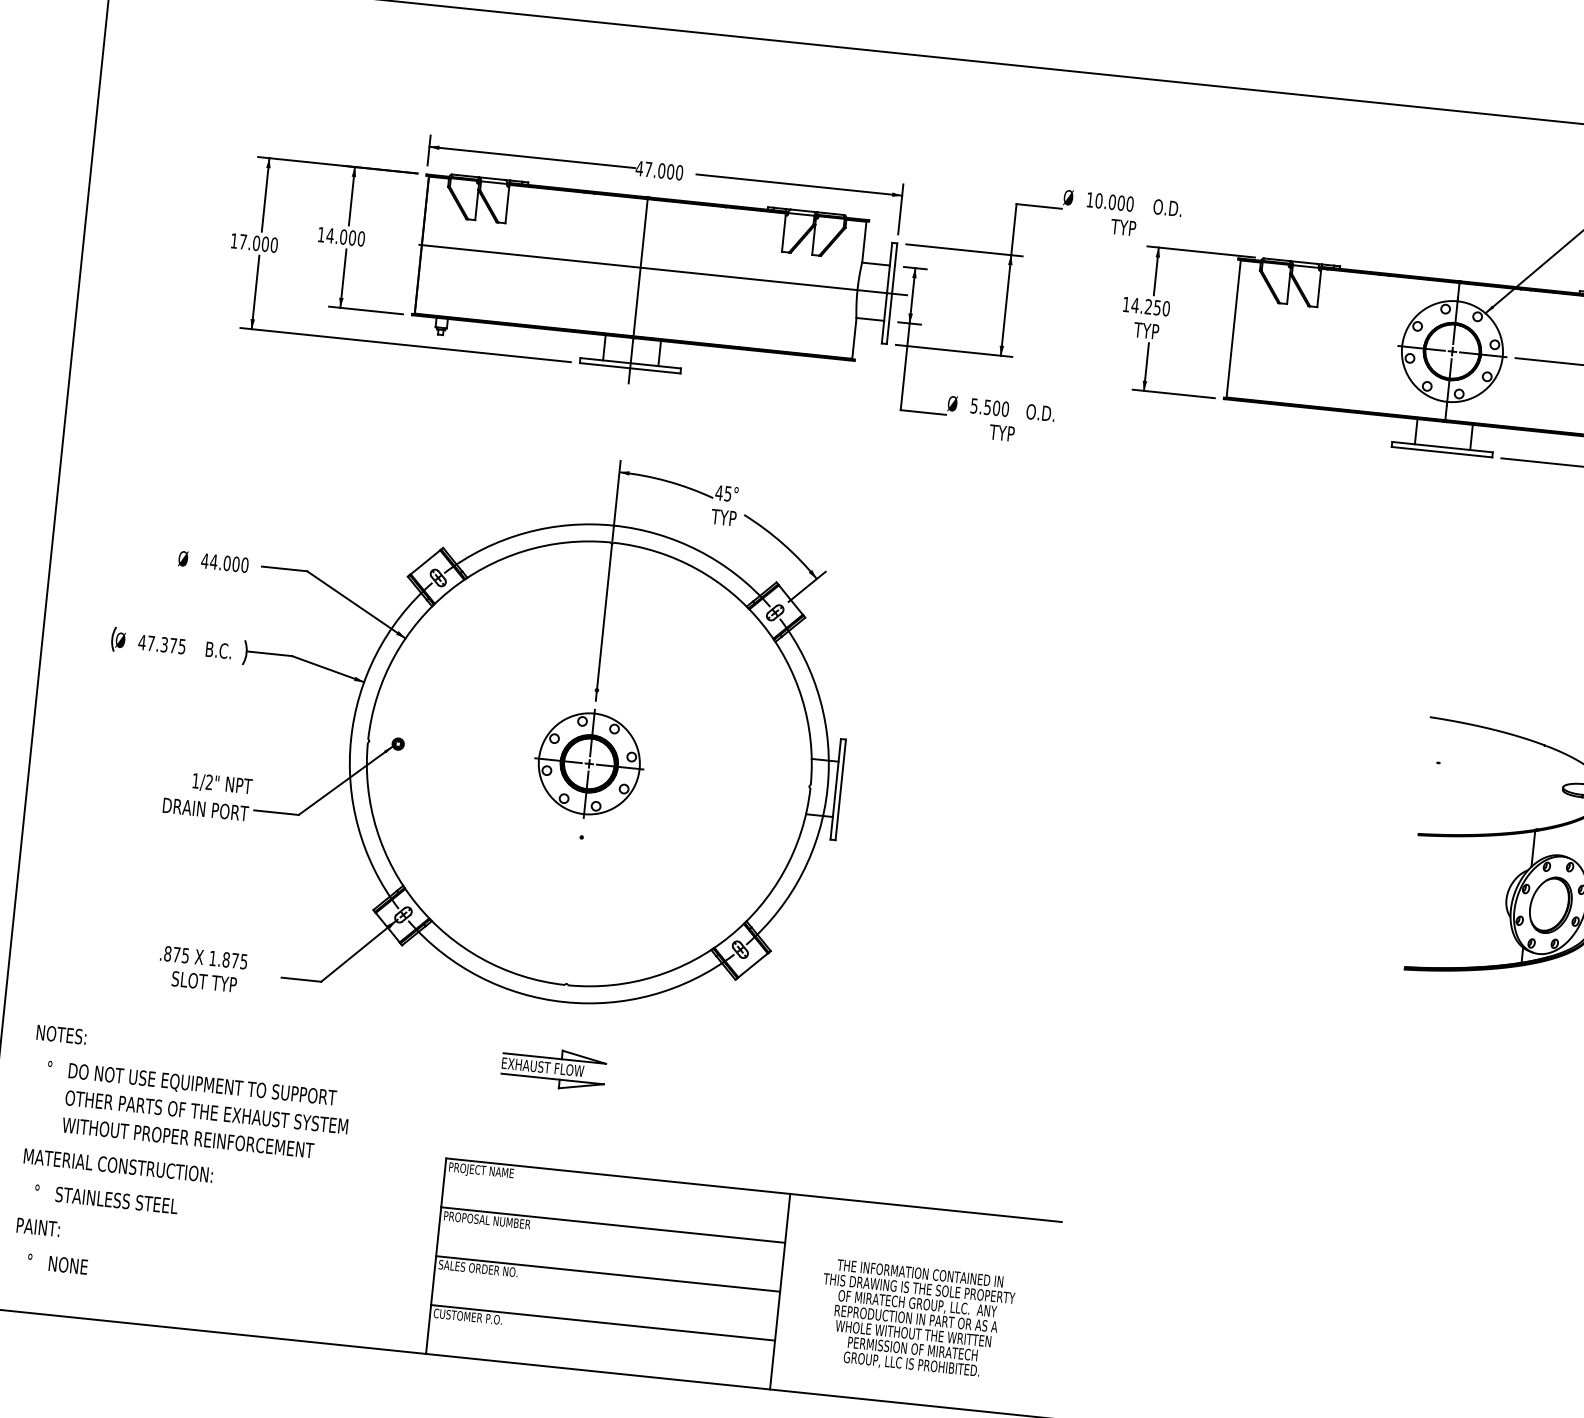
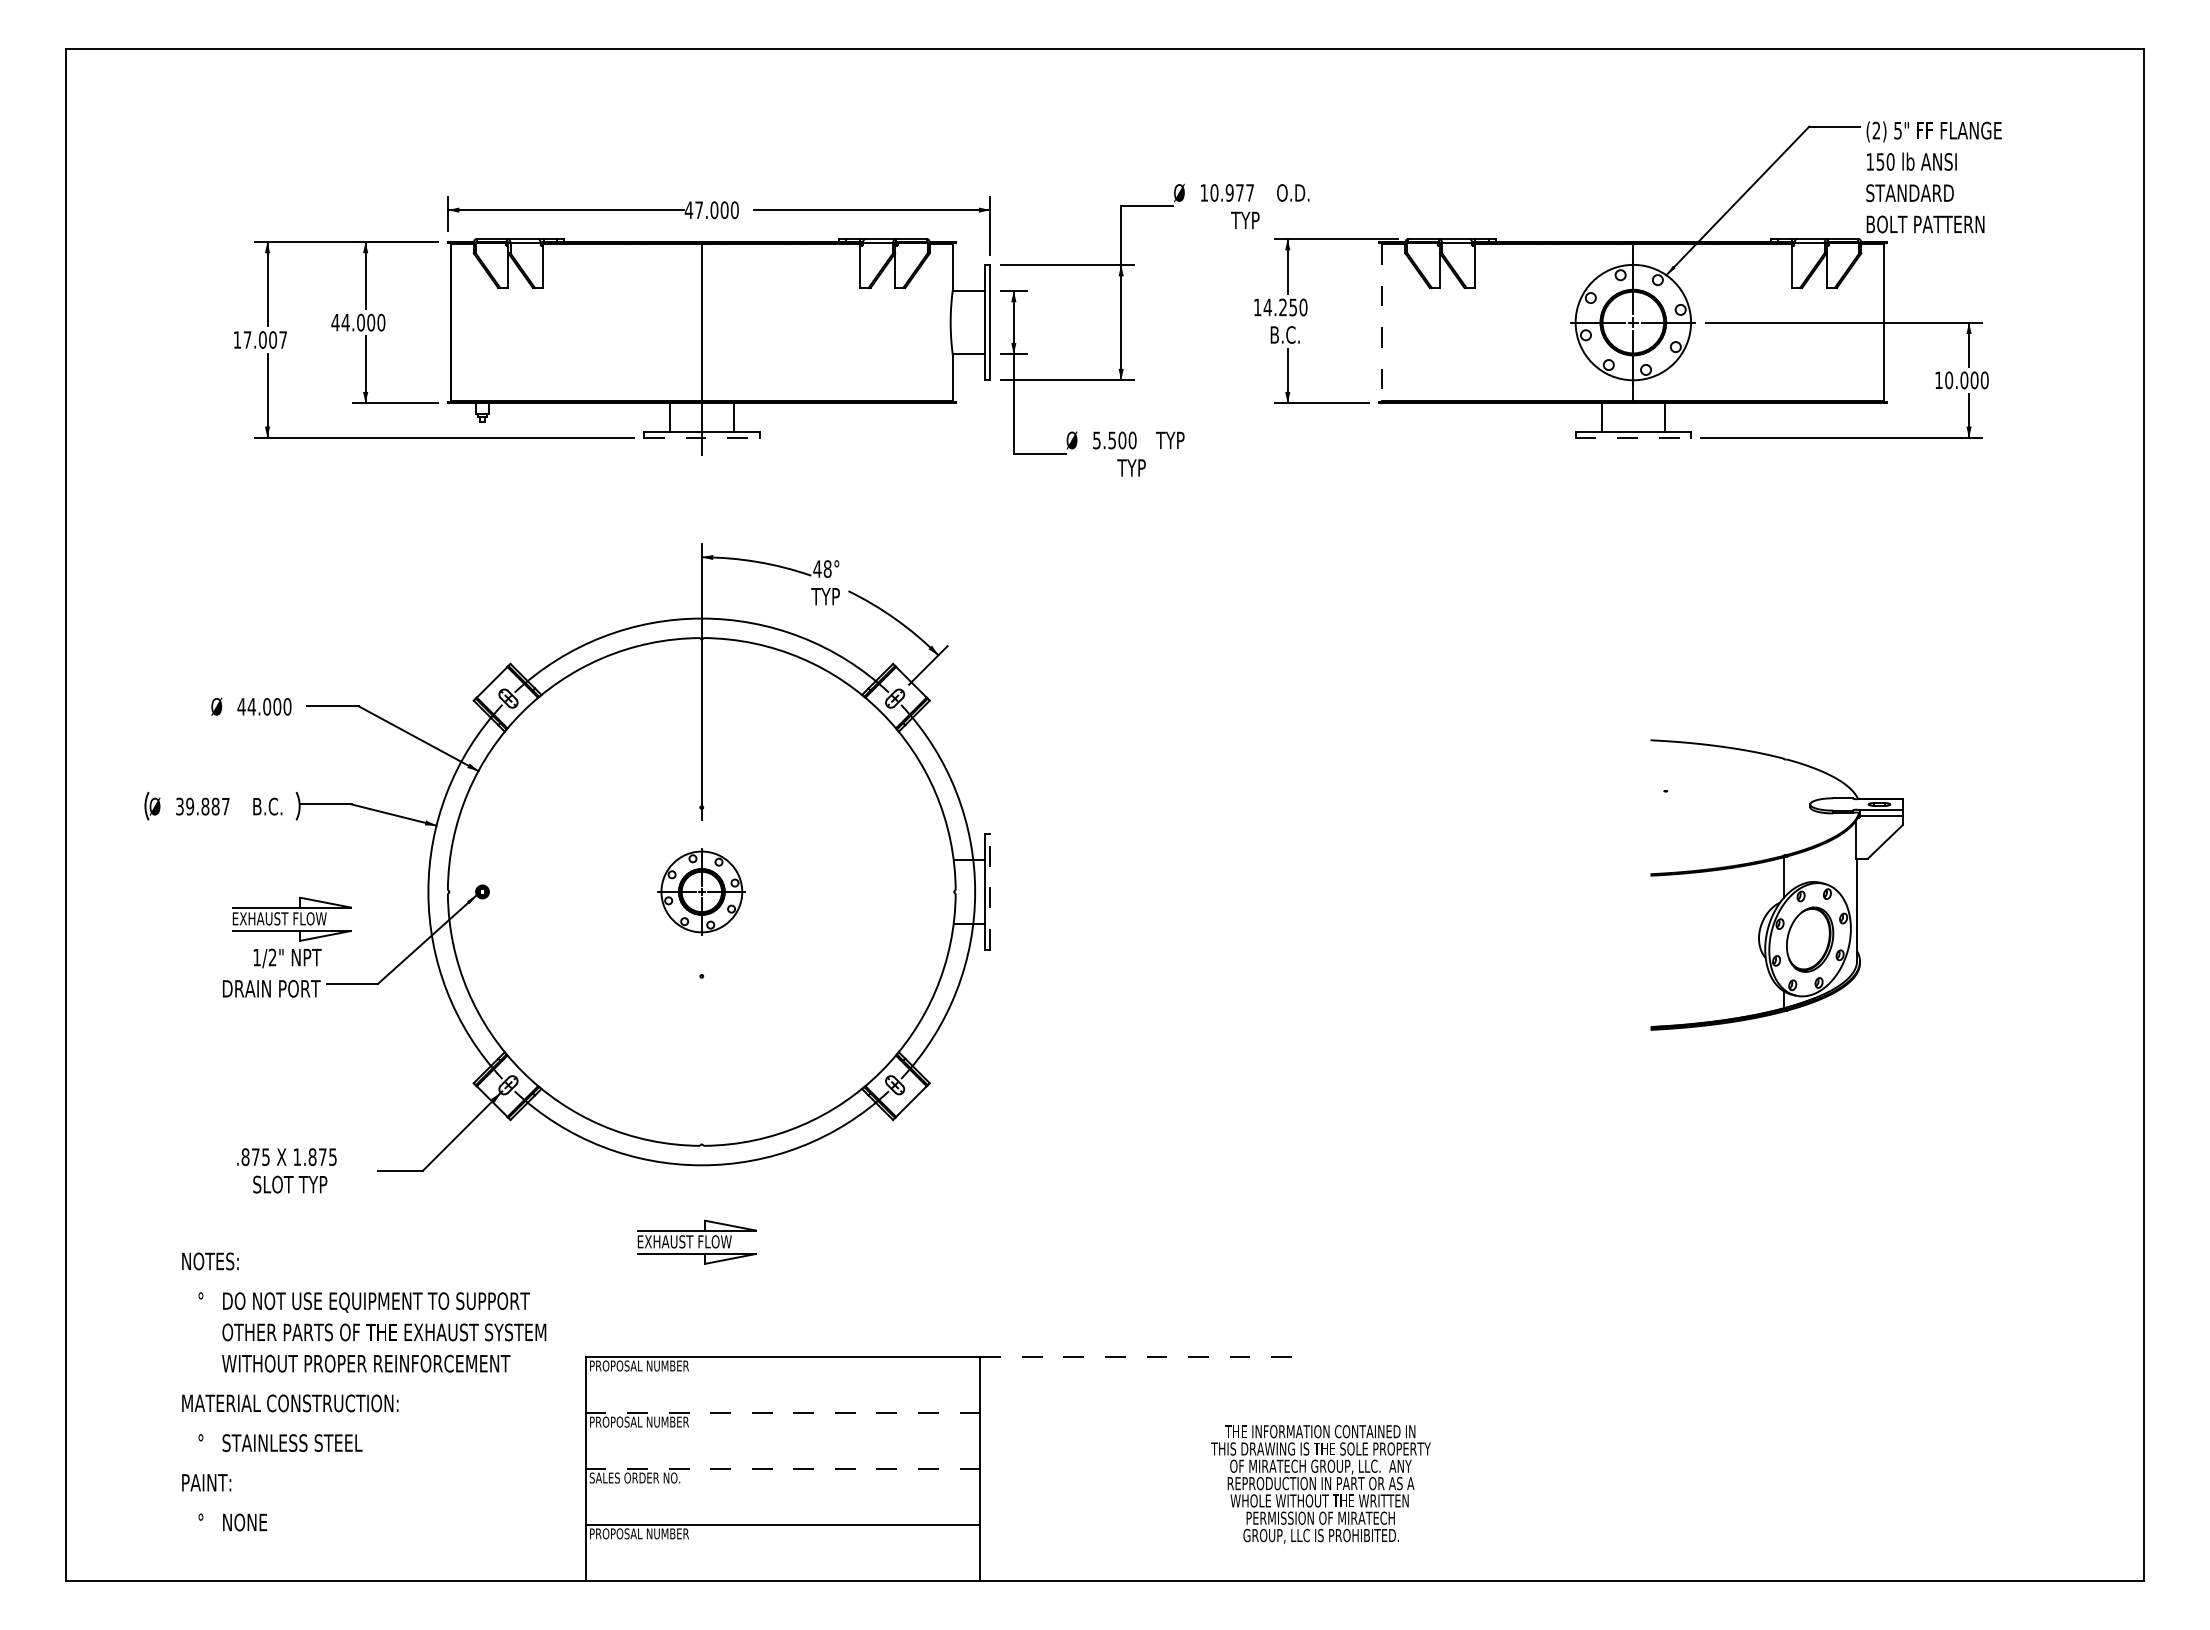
text: (1120, 202) -> (1239, 192), 10.000 -> 10.977
text: (321, 234) -> (335, 322), 14.000 -> 44.000
text: (274, 244) -> (283, 339), 17.000 -> 17.007
line: (663, 269) -> (727, 322), removed
line: (1233, 328) -> (1382, 322), solid -> dashed
text: (1147, 330) -> (1284, 334), TYP -> B.C.
line: (629, 368) -> (701, 438), solid -> dashed
text: (1040, 412) -> (1172, 440), O.D. -> TYP
line: (1442, 452) -> (1633, 438), solid -> dashed
text: (728, 493) -> (827, 568), 45° -> 48°
text: (161, 644) -> (202, 806), 47.375 -> 39.887
part: (229, 750) -> (291, 918), added
part: (589, 763) -> (701, 891), size x0.7
line: (840, 789) -> (990, 891), solid -> dashed
text: (184, 1161) -> (364, 1391), moved
text: (500, 1173) -> (648, 1367), PROJECT NAME -> PROPOSAL NUMBER
line: (926, 1207) -> (1136, 1356), solid -> dashed
line: (612, 1224) -> (782, 1412), solid -> dashed
line: (607, 1273) -> (782, 1468), solid -> dashed
text: (476, 1317) -> (638, 1533), CUSTOMER P.O. -> PROPOSAL NUMBER
text: (915, 1319) -> (1320, 1484), moved

